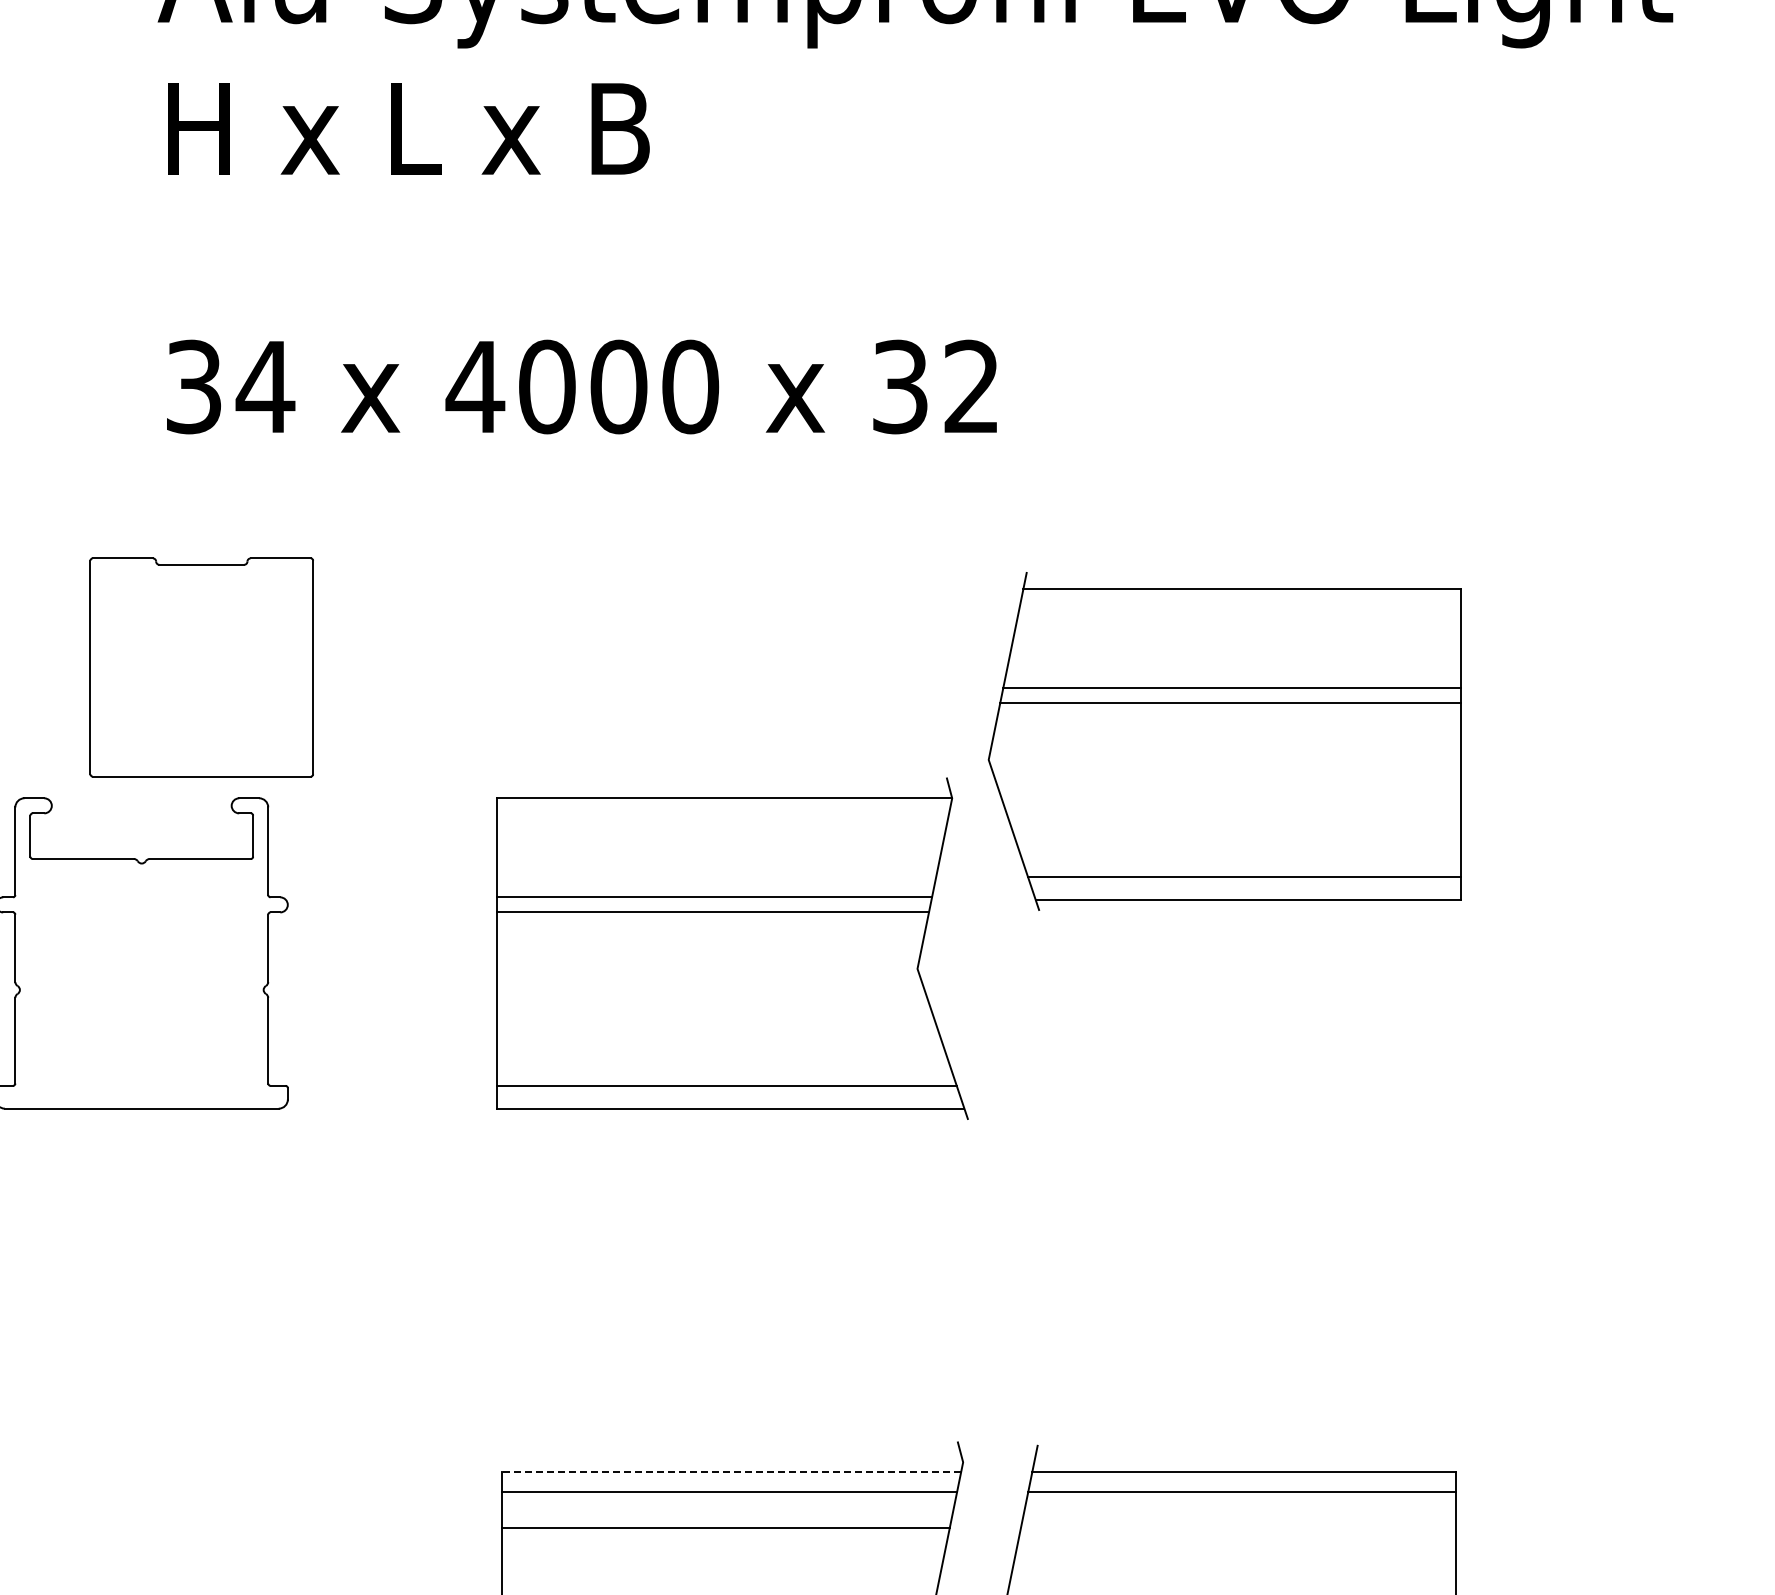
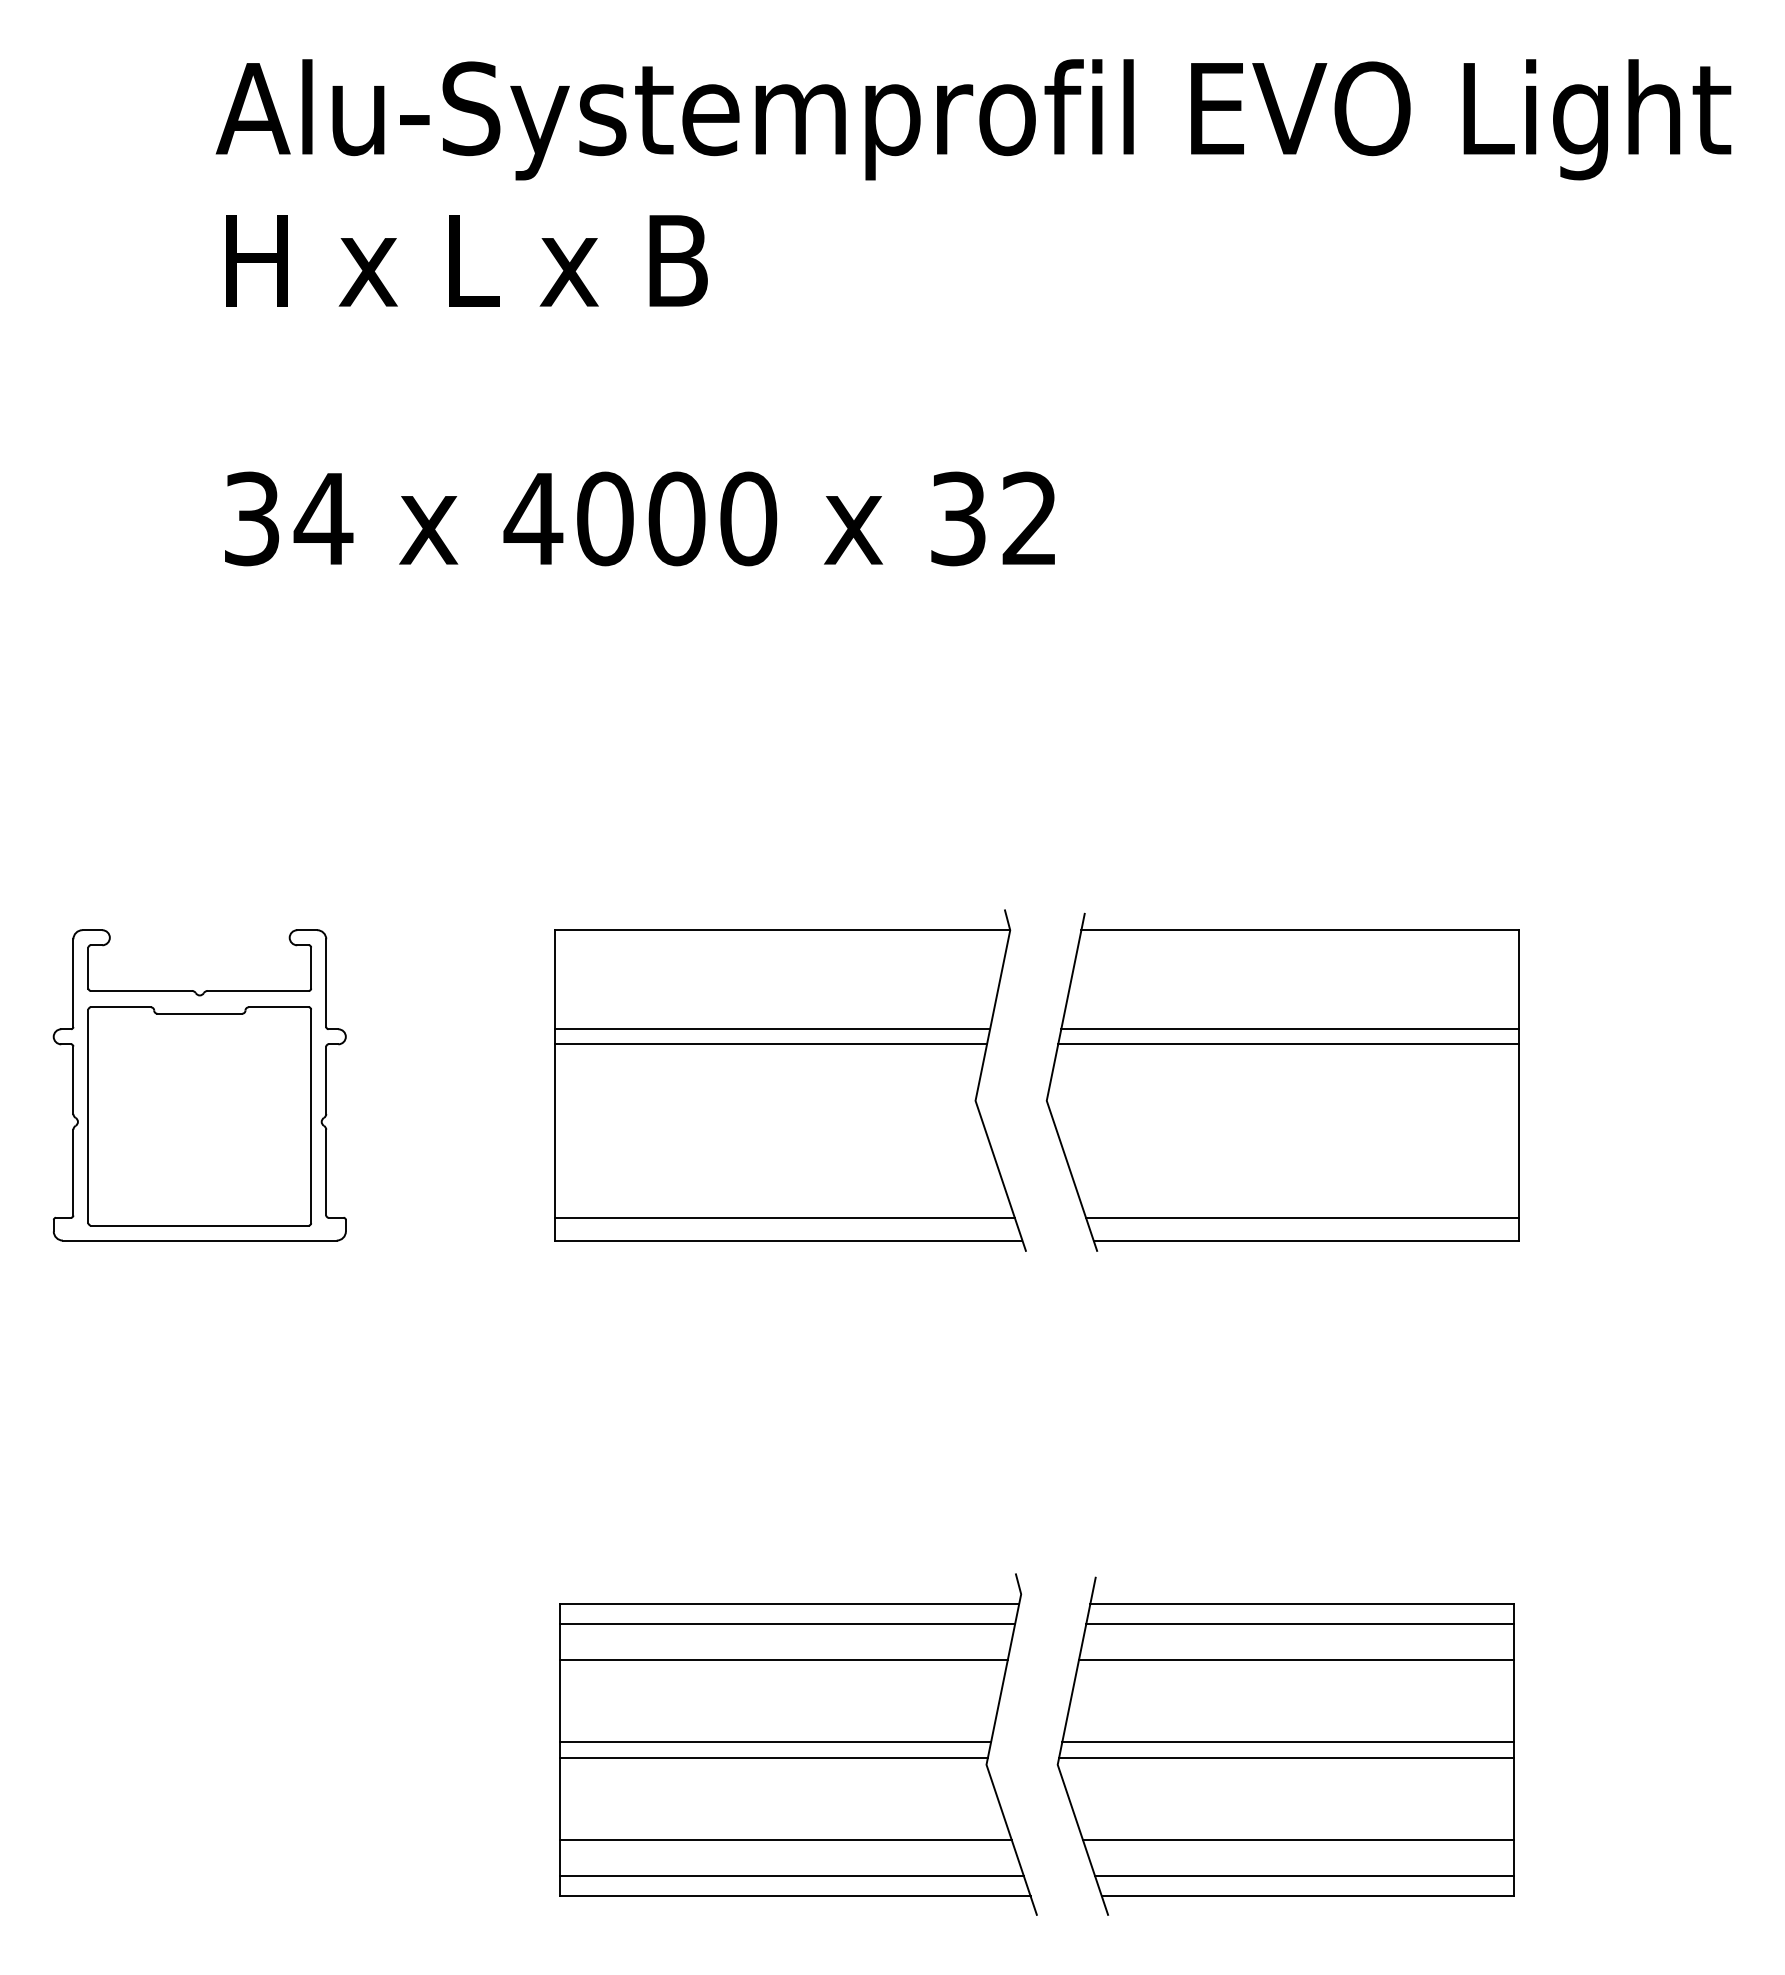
part: (201, 667) -> (199, 1116), moved
part: (1224, 740) -> (1282, 1081), moved
line: (731, 1471) -> (789, 1603), dashed -> solid
line: (1237, 1528) -> (1295, 1660), added

